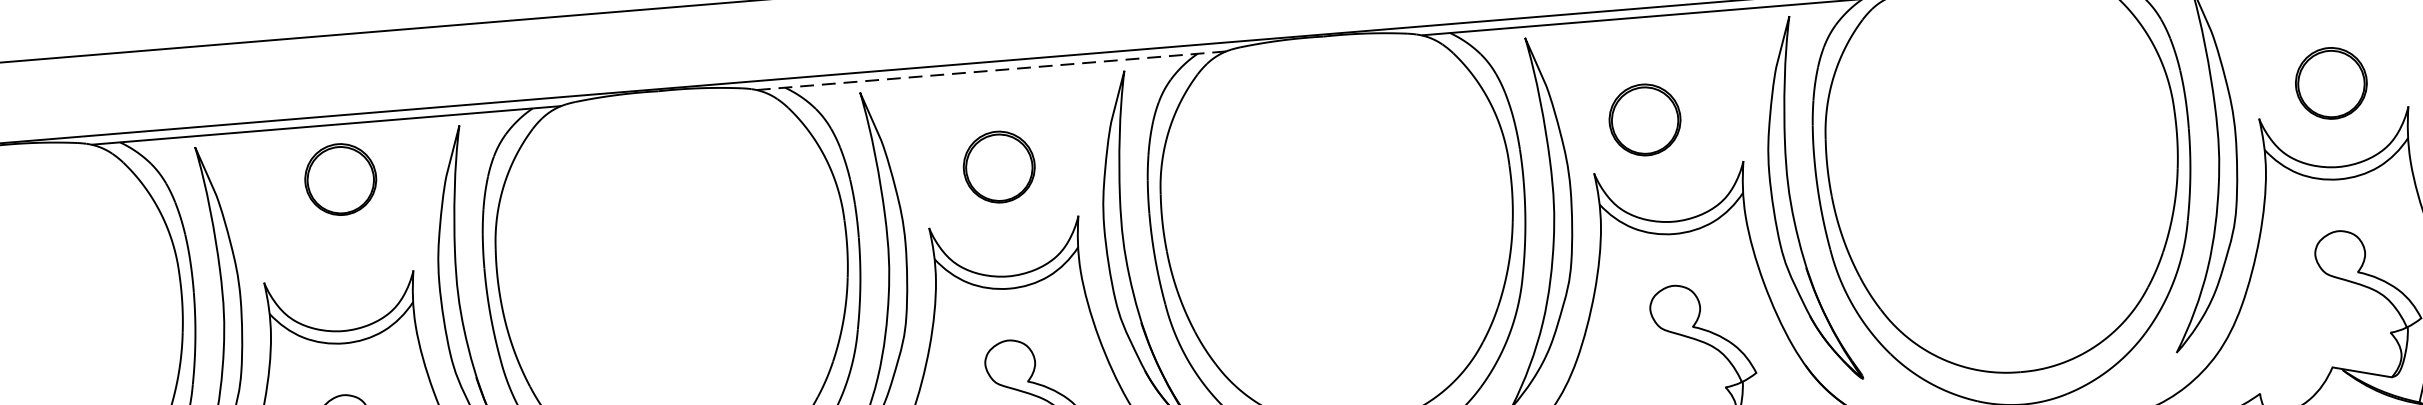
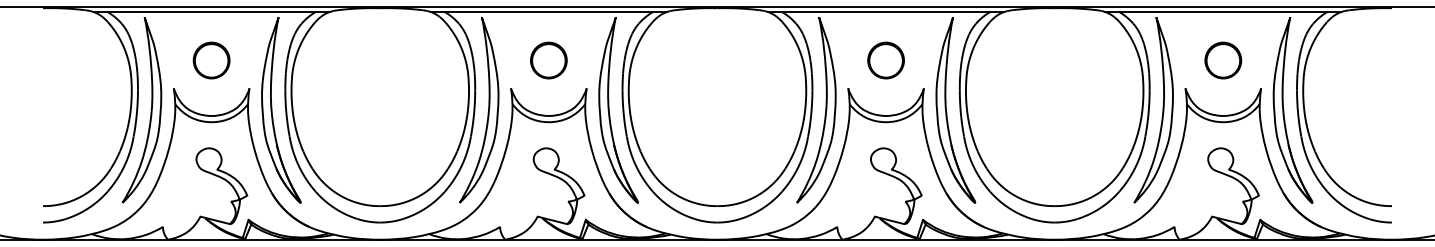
line: (990, 70) -> (548, 11), dashed -> solid
part: (2331, 83) -> (1223, 60), moved
part: (1643, 119) -> (885, 60), moved
part: (340, 179) -> (211, 60), moved

